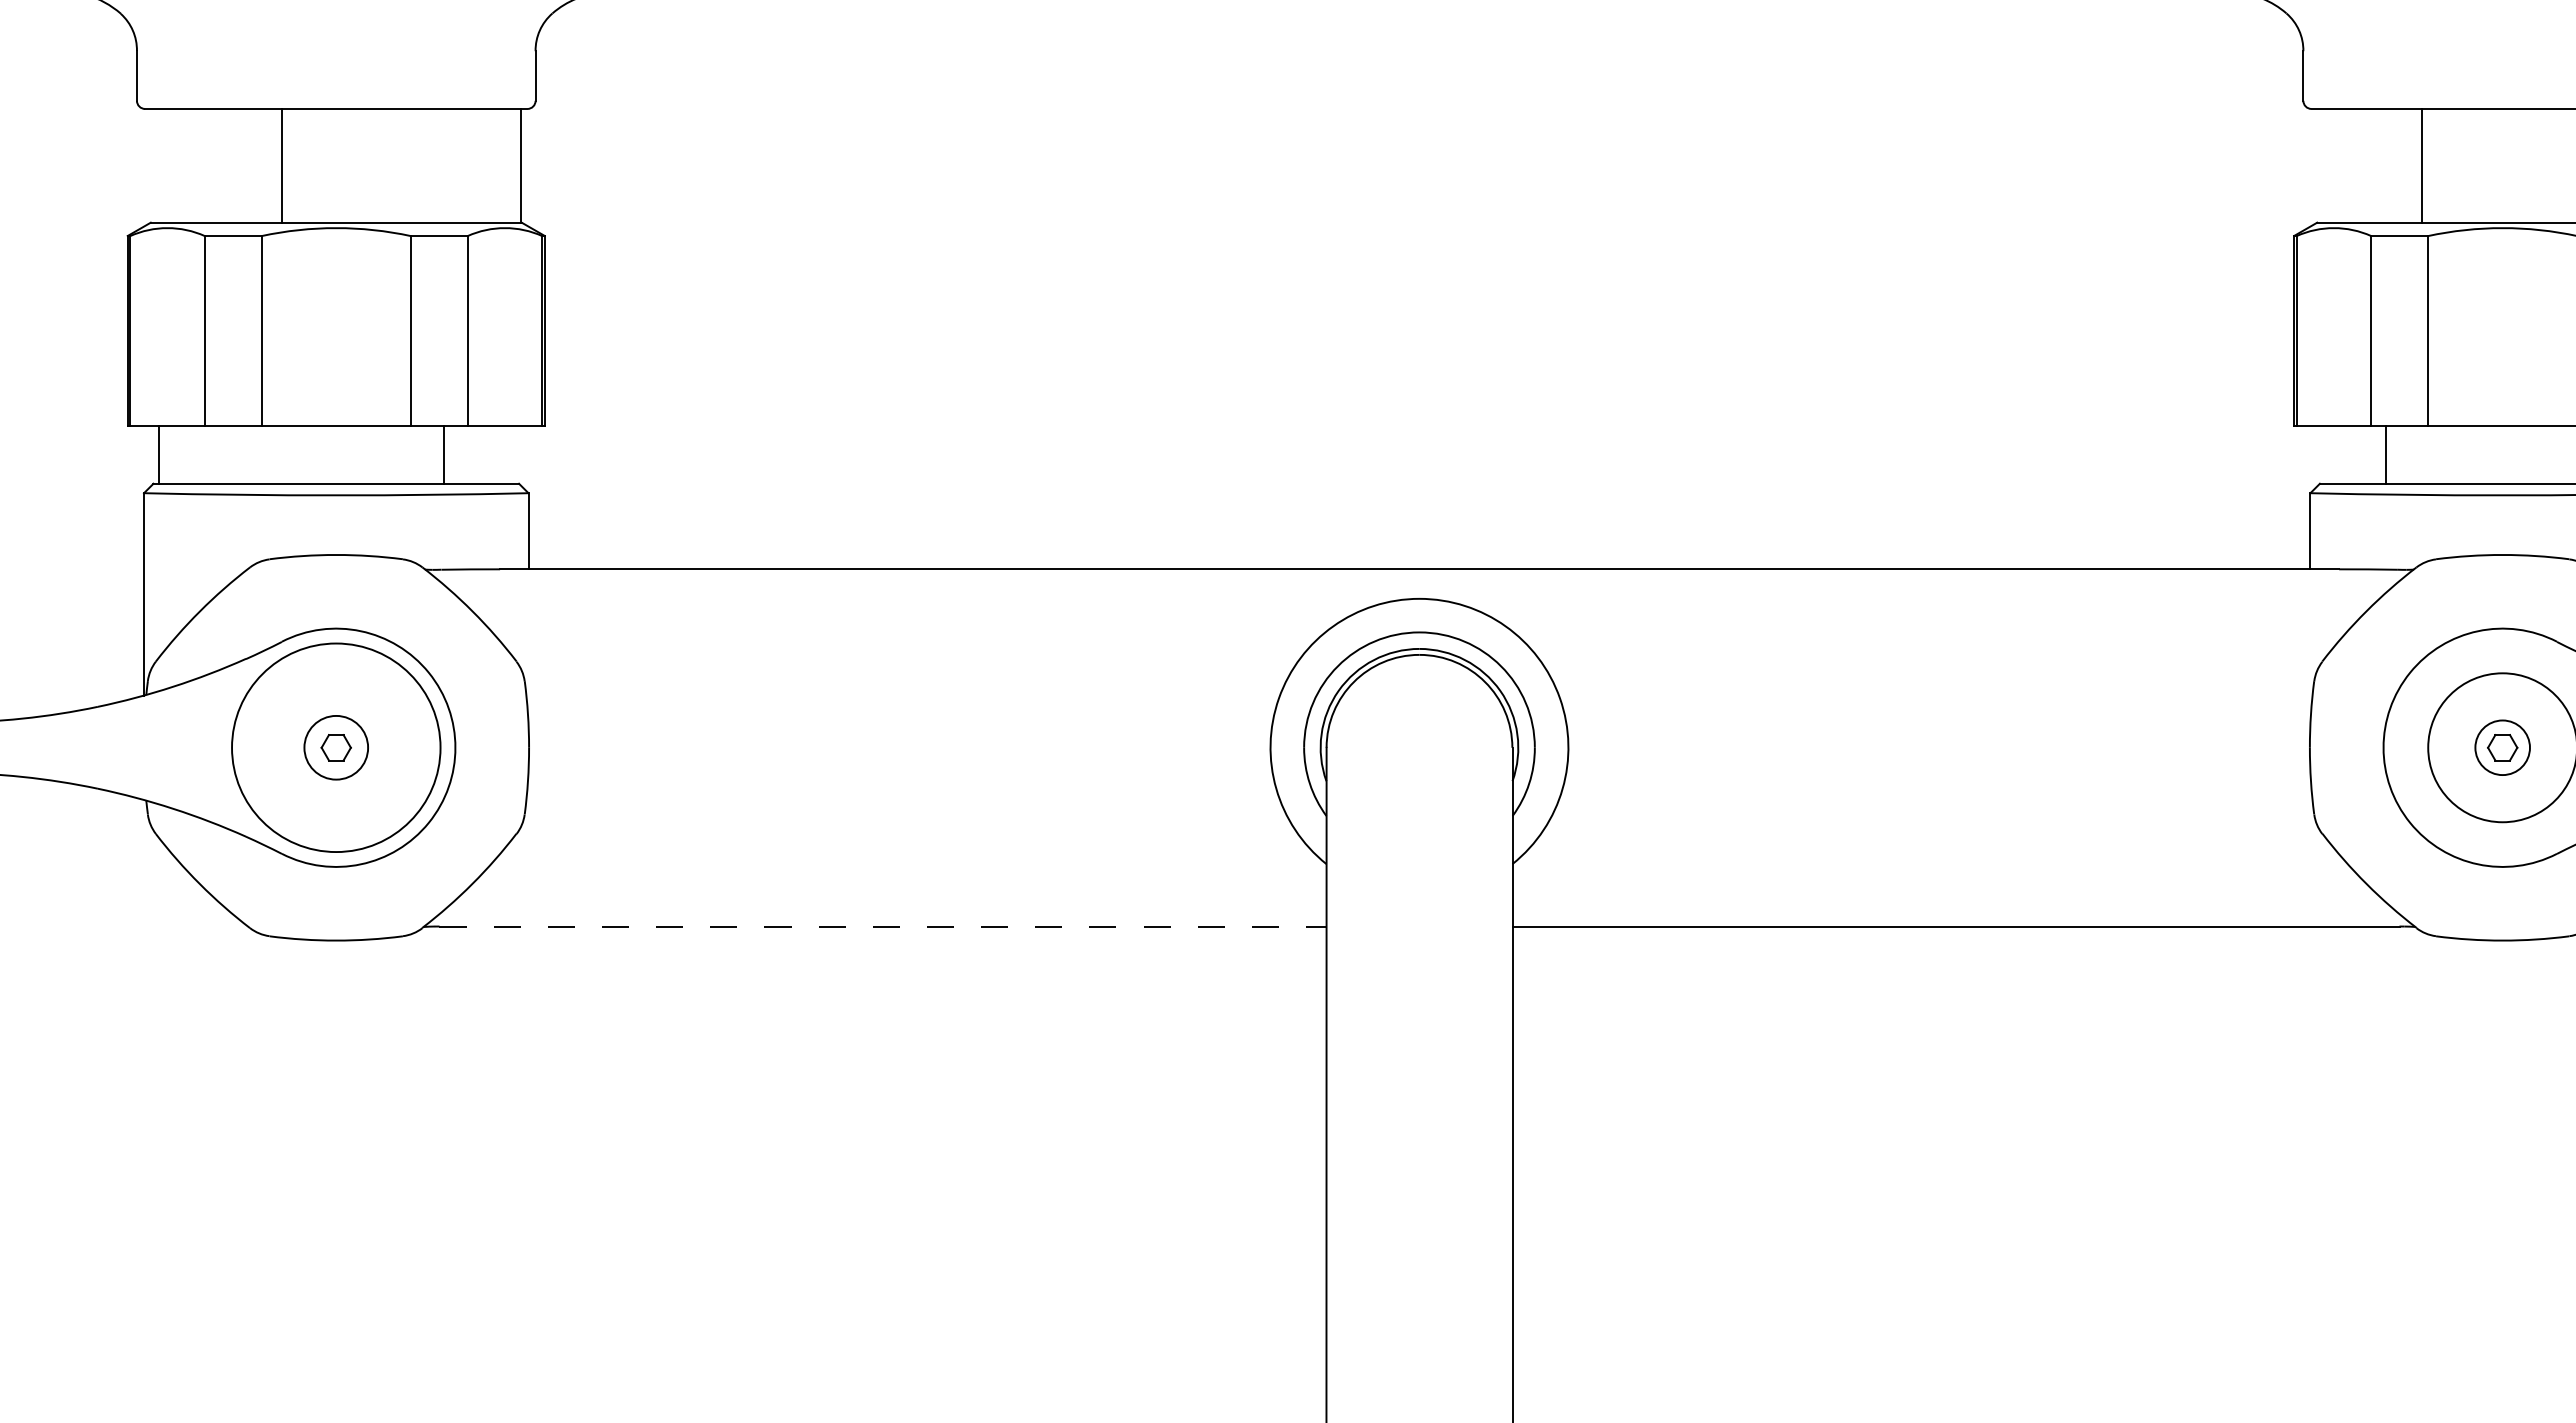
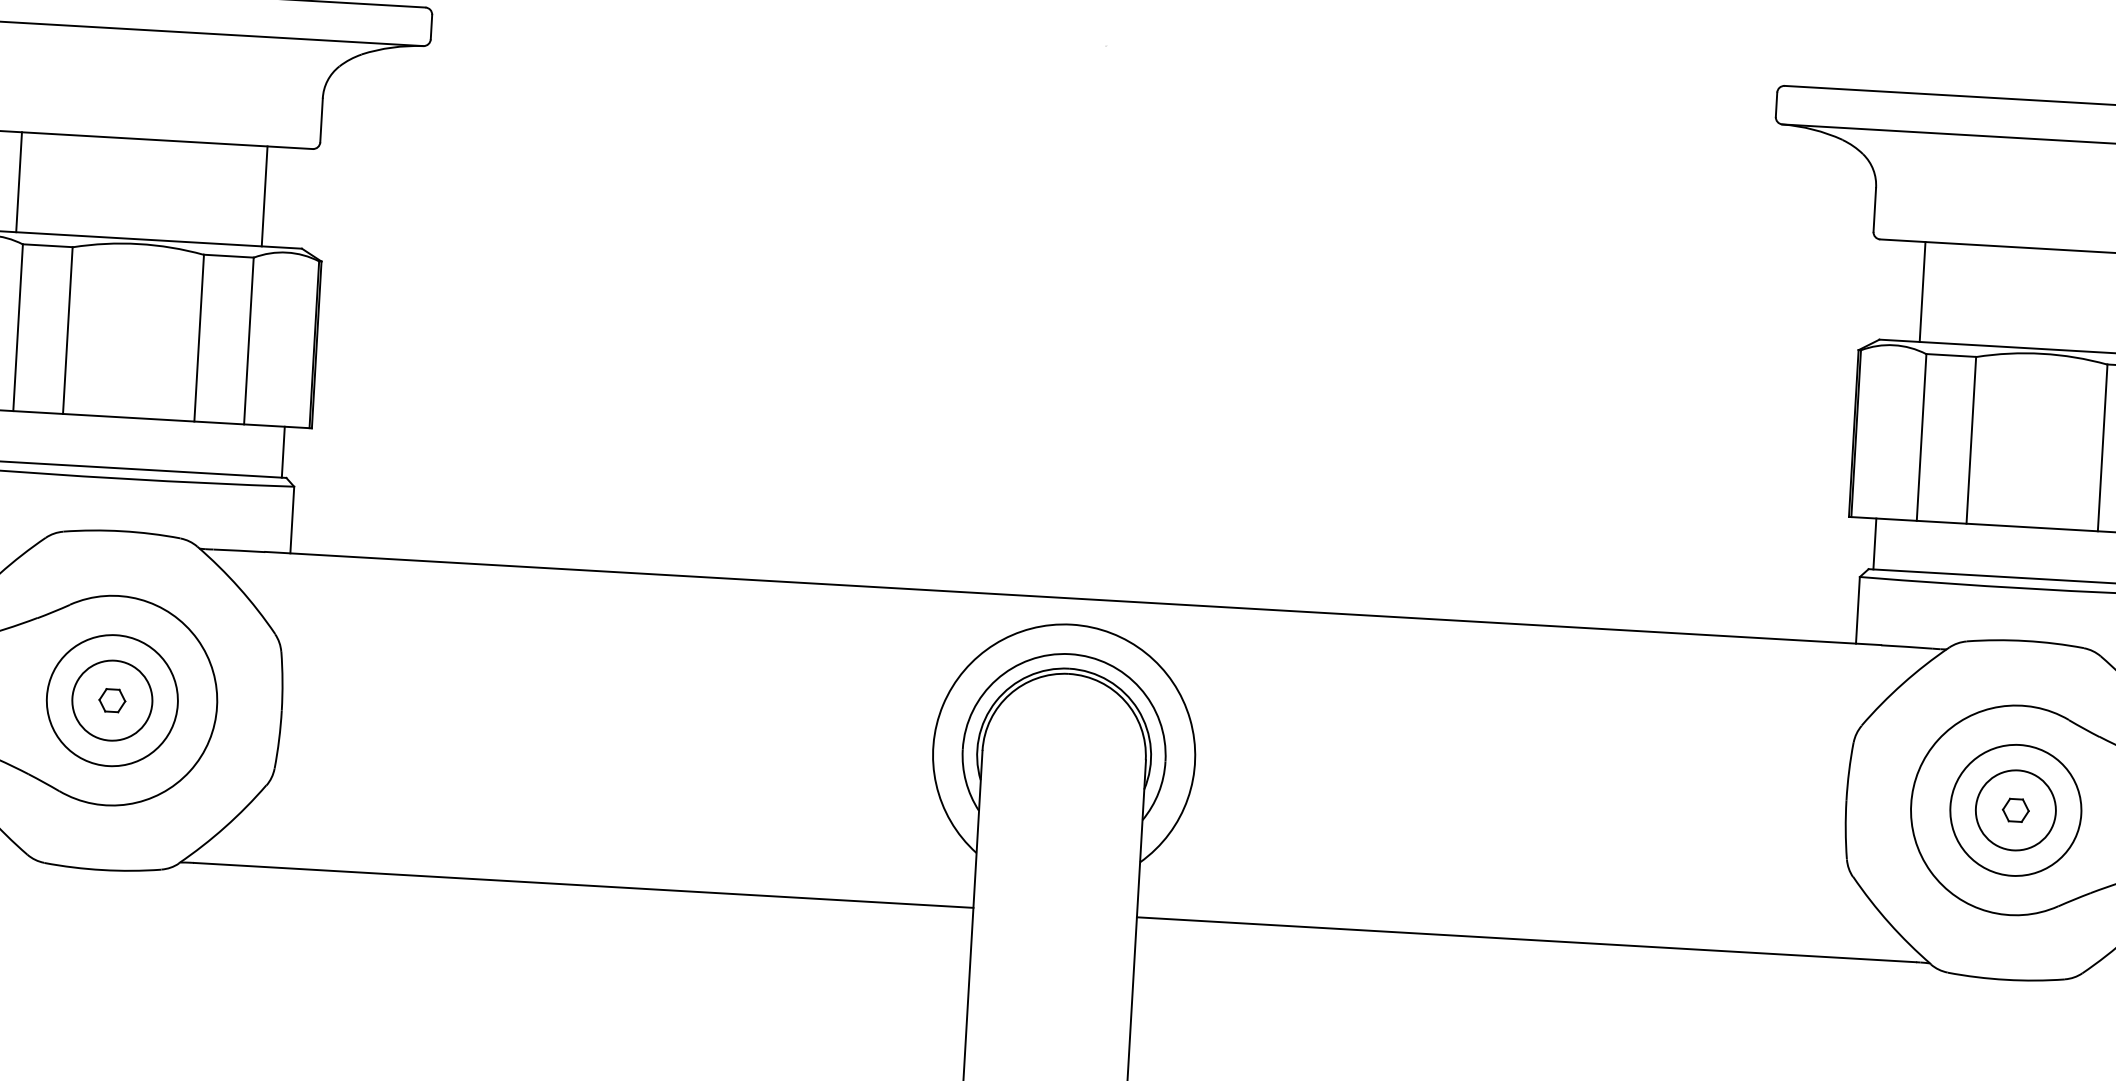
line: (281, 165) -> (19, 181), moved
line: (521, 165) -> (265, 196), moved
line: (2421, 165) -> (1922, 291), moved
line: (443, 454) -> (282, 451), moved
line: (2386, 454) -> (1875, 543), moved
circle: (335, 747) -> (111, 700), size x0.71
circle: (335, 747) -> (111, 700), size x1.43
circle: (2502, 747) -> (2015, 810), size x1.67
line: (883, 926) -> (584, 885), dashed -> solid

